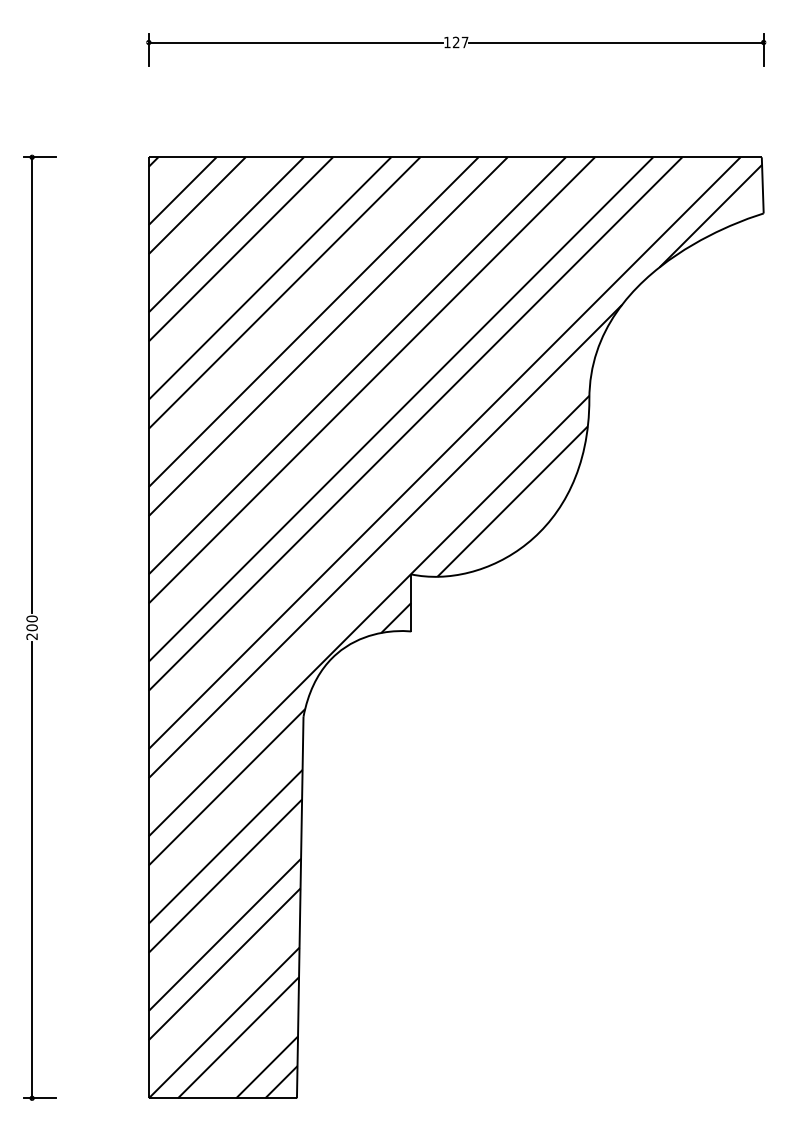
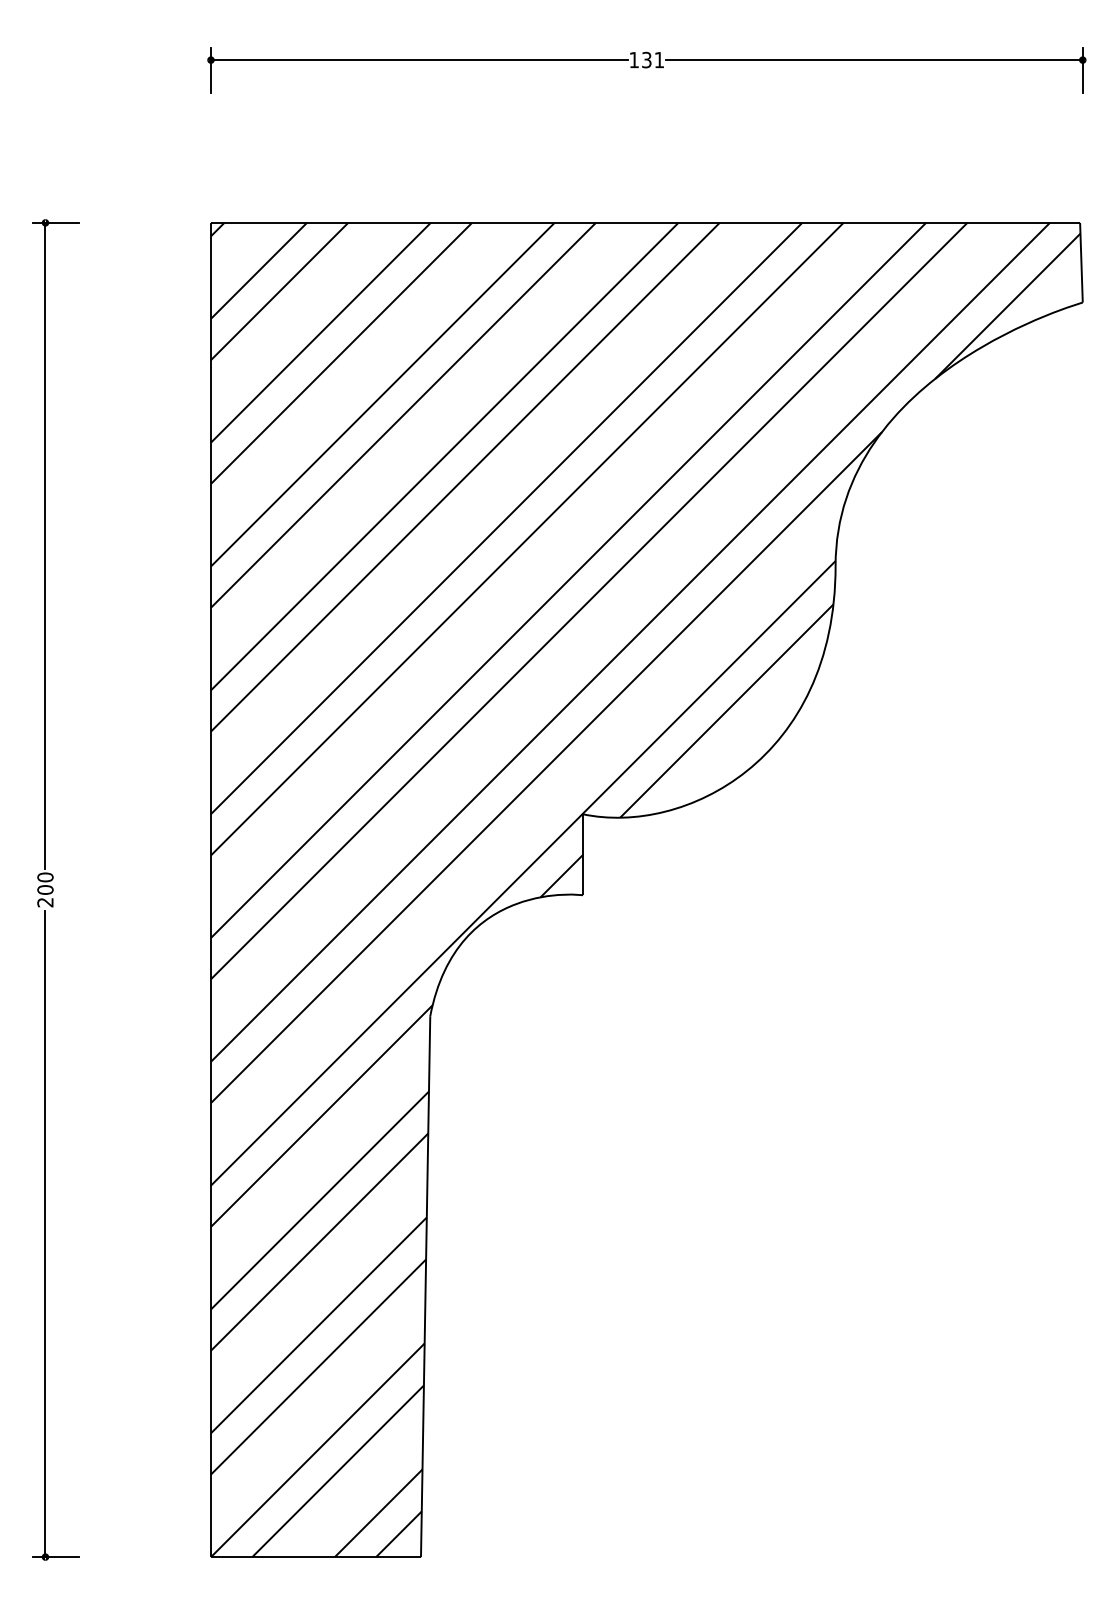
text: (460, 42) -> (652, 60), 127 -> 131

